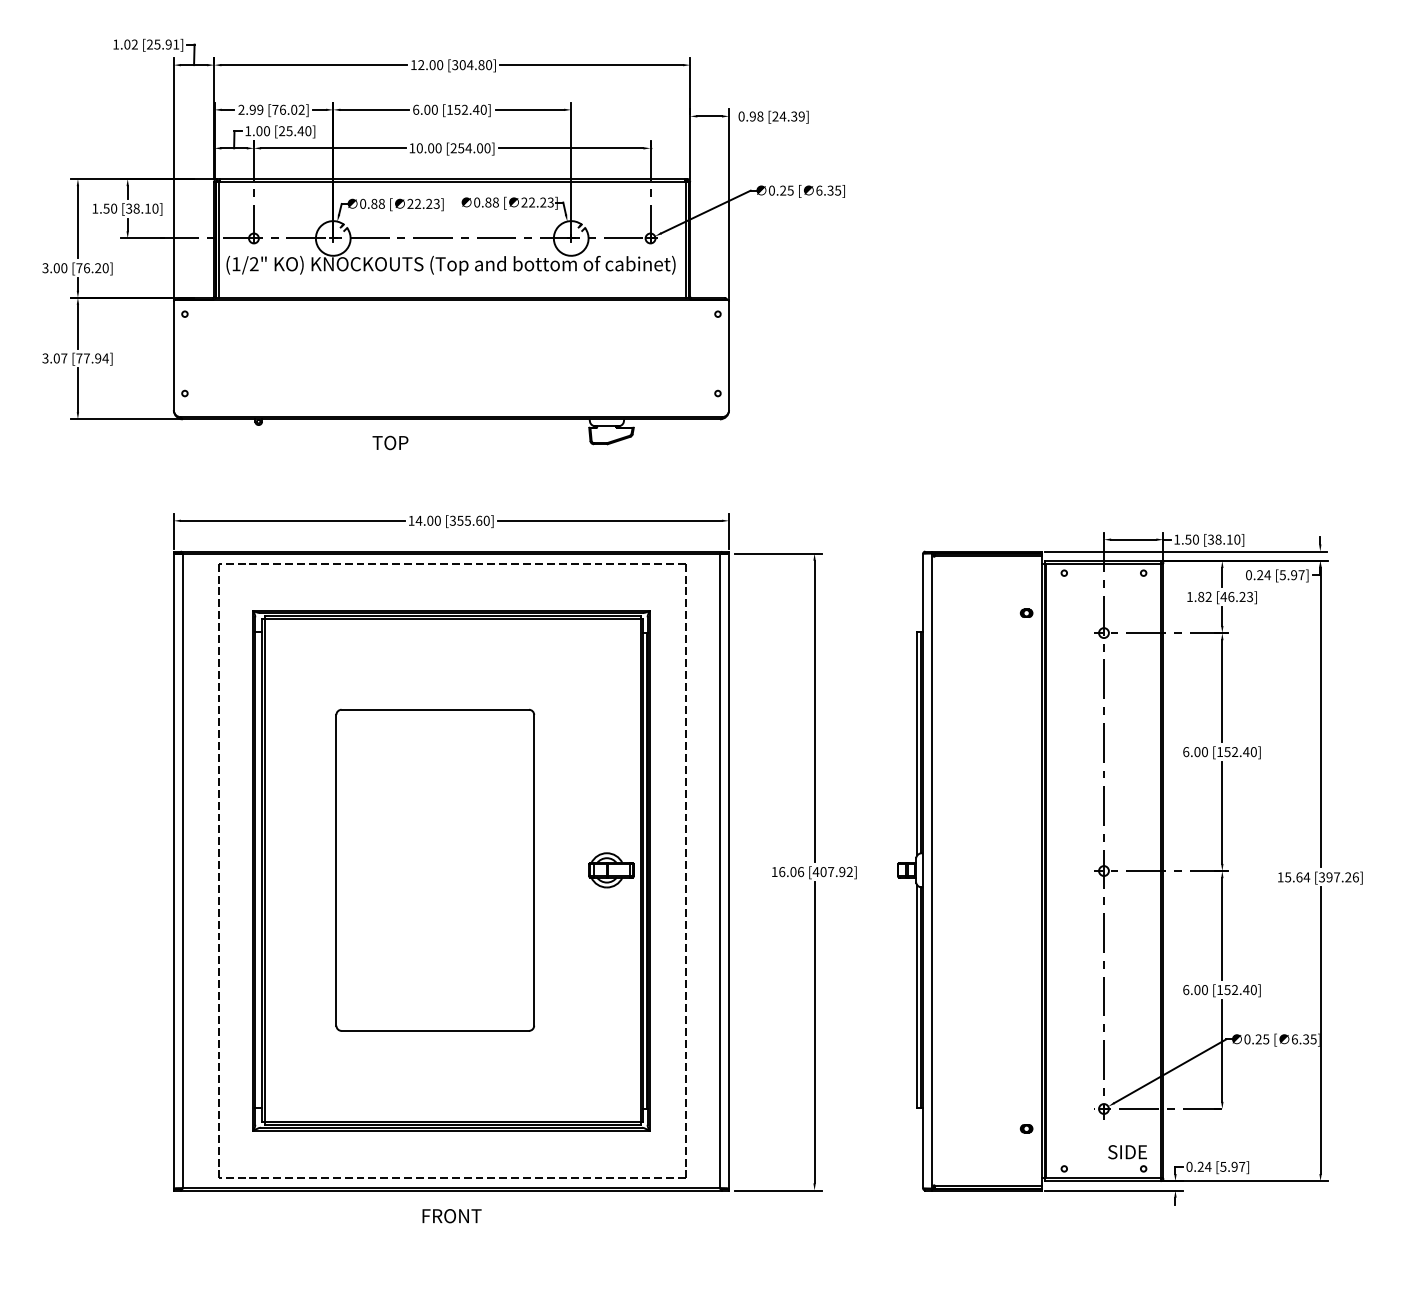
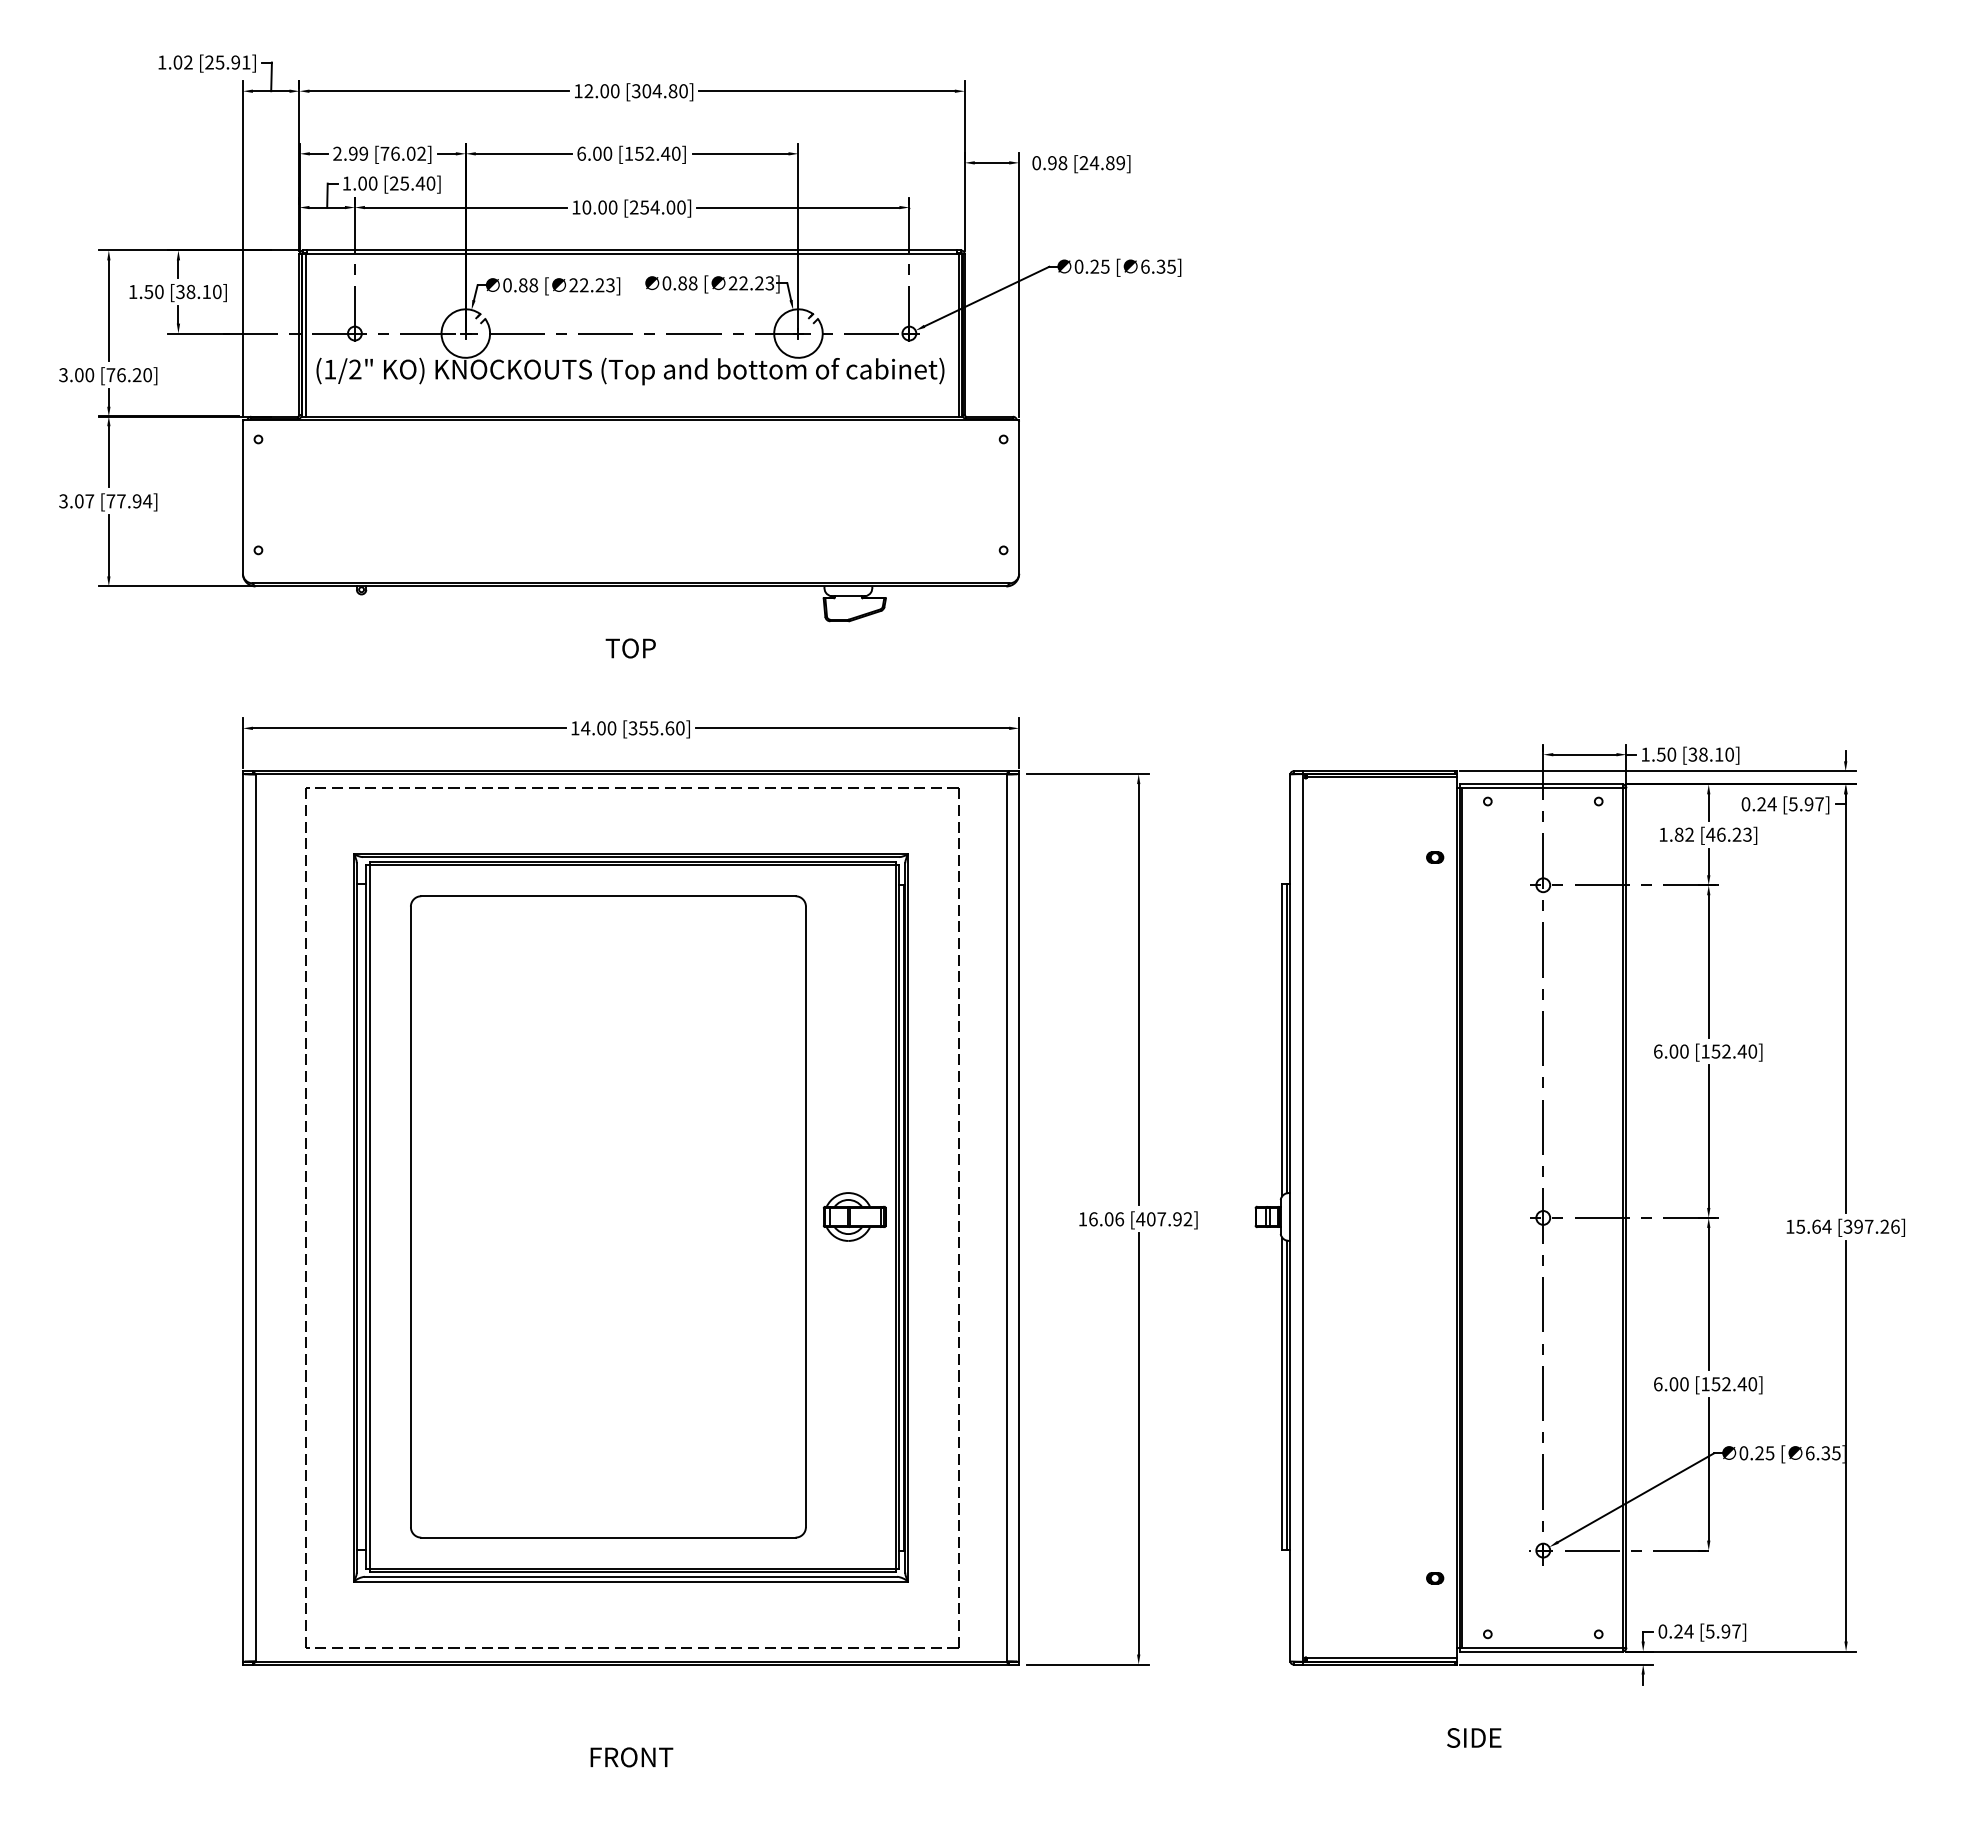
text: (793, 116) -> (1109, 163), [24.39] -> [24.89]
text: (390, 442) -> (630, 648), moved
part: (435, 870) -> (608, 1216), size x1.43
text: (1127, 1151) -> (1474, 1737), moved
text: (451, 1216) -> (631, 1757), moved

